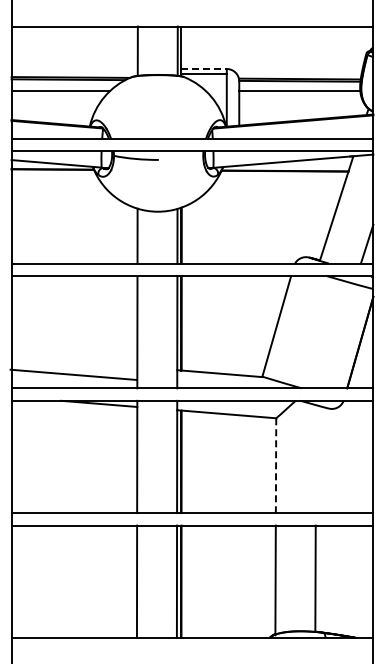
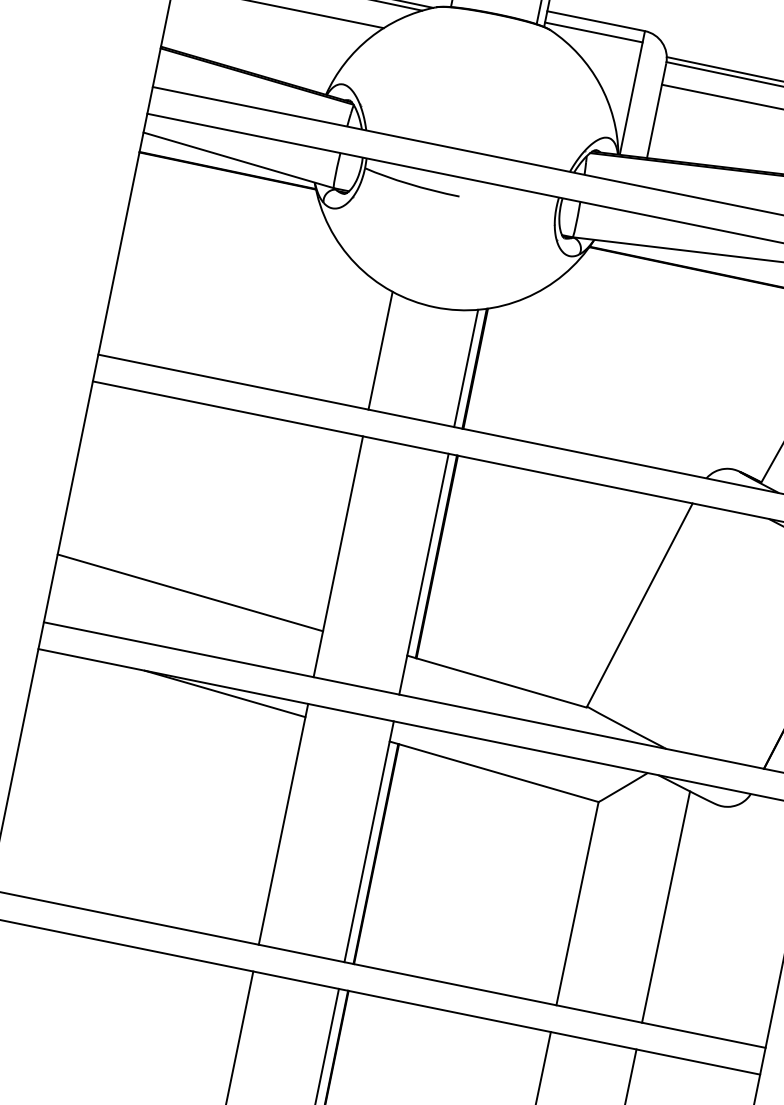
line: (204, 69) -> (596, 22), dashed -> solid
line: (73, 374) -> (190, 592), moved
line: (315, 459) -> (664, 907), added
line: (276, 466) -> (578, 905), dashed -> solid

